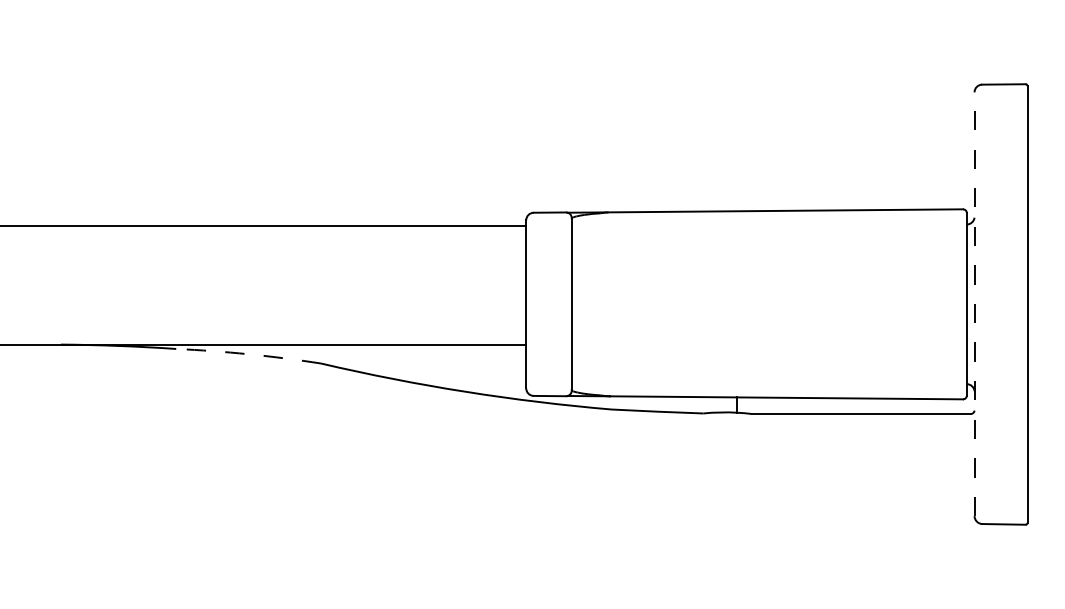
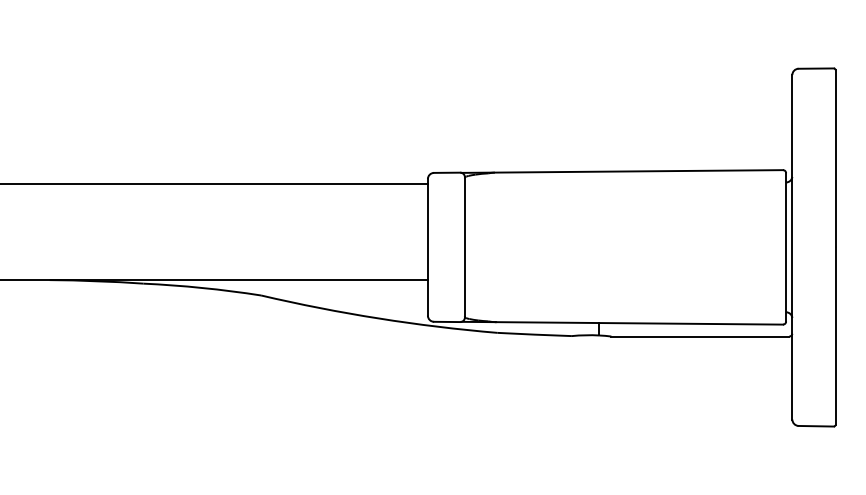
line: (974, 303) -> (792, 246), dashed -> solid
arc: (248, 353) -> (202, 287), dashed -> solid

